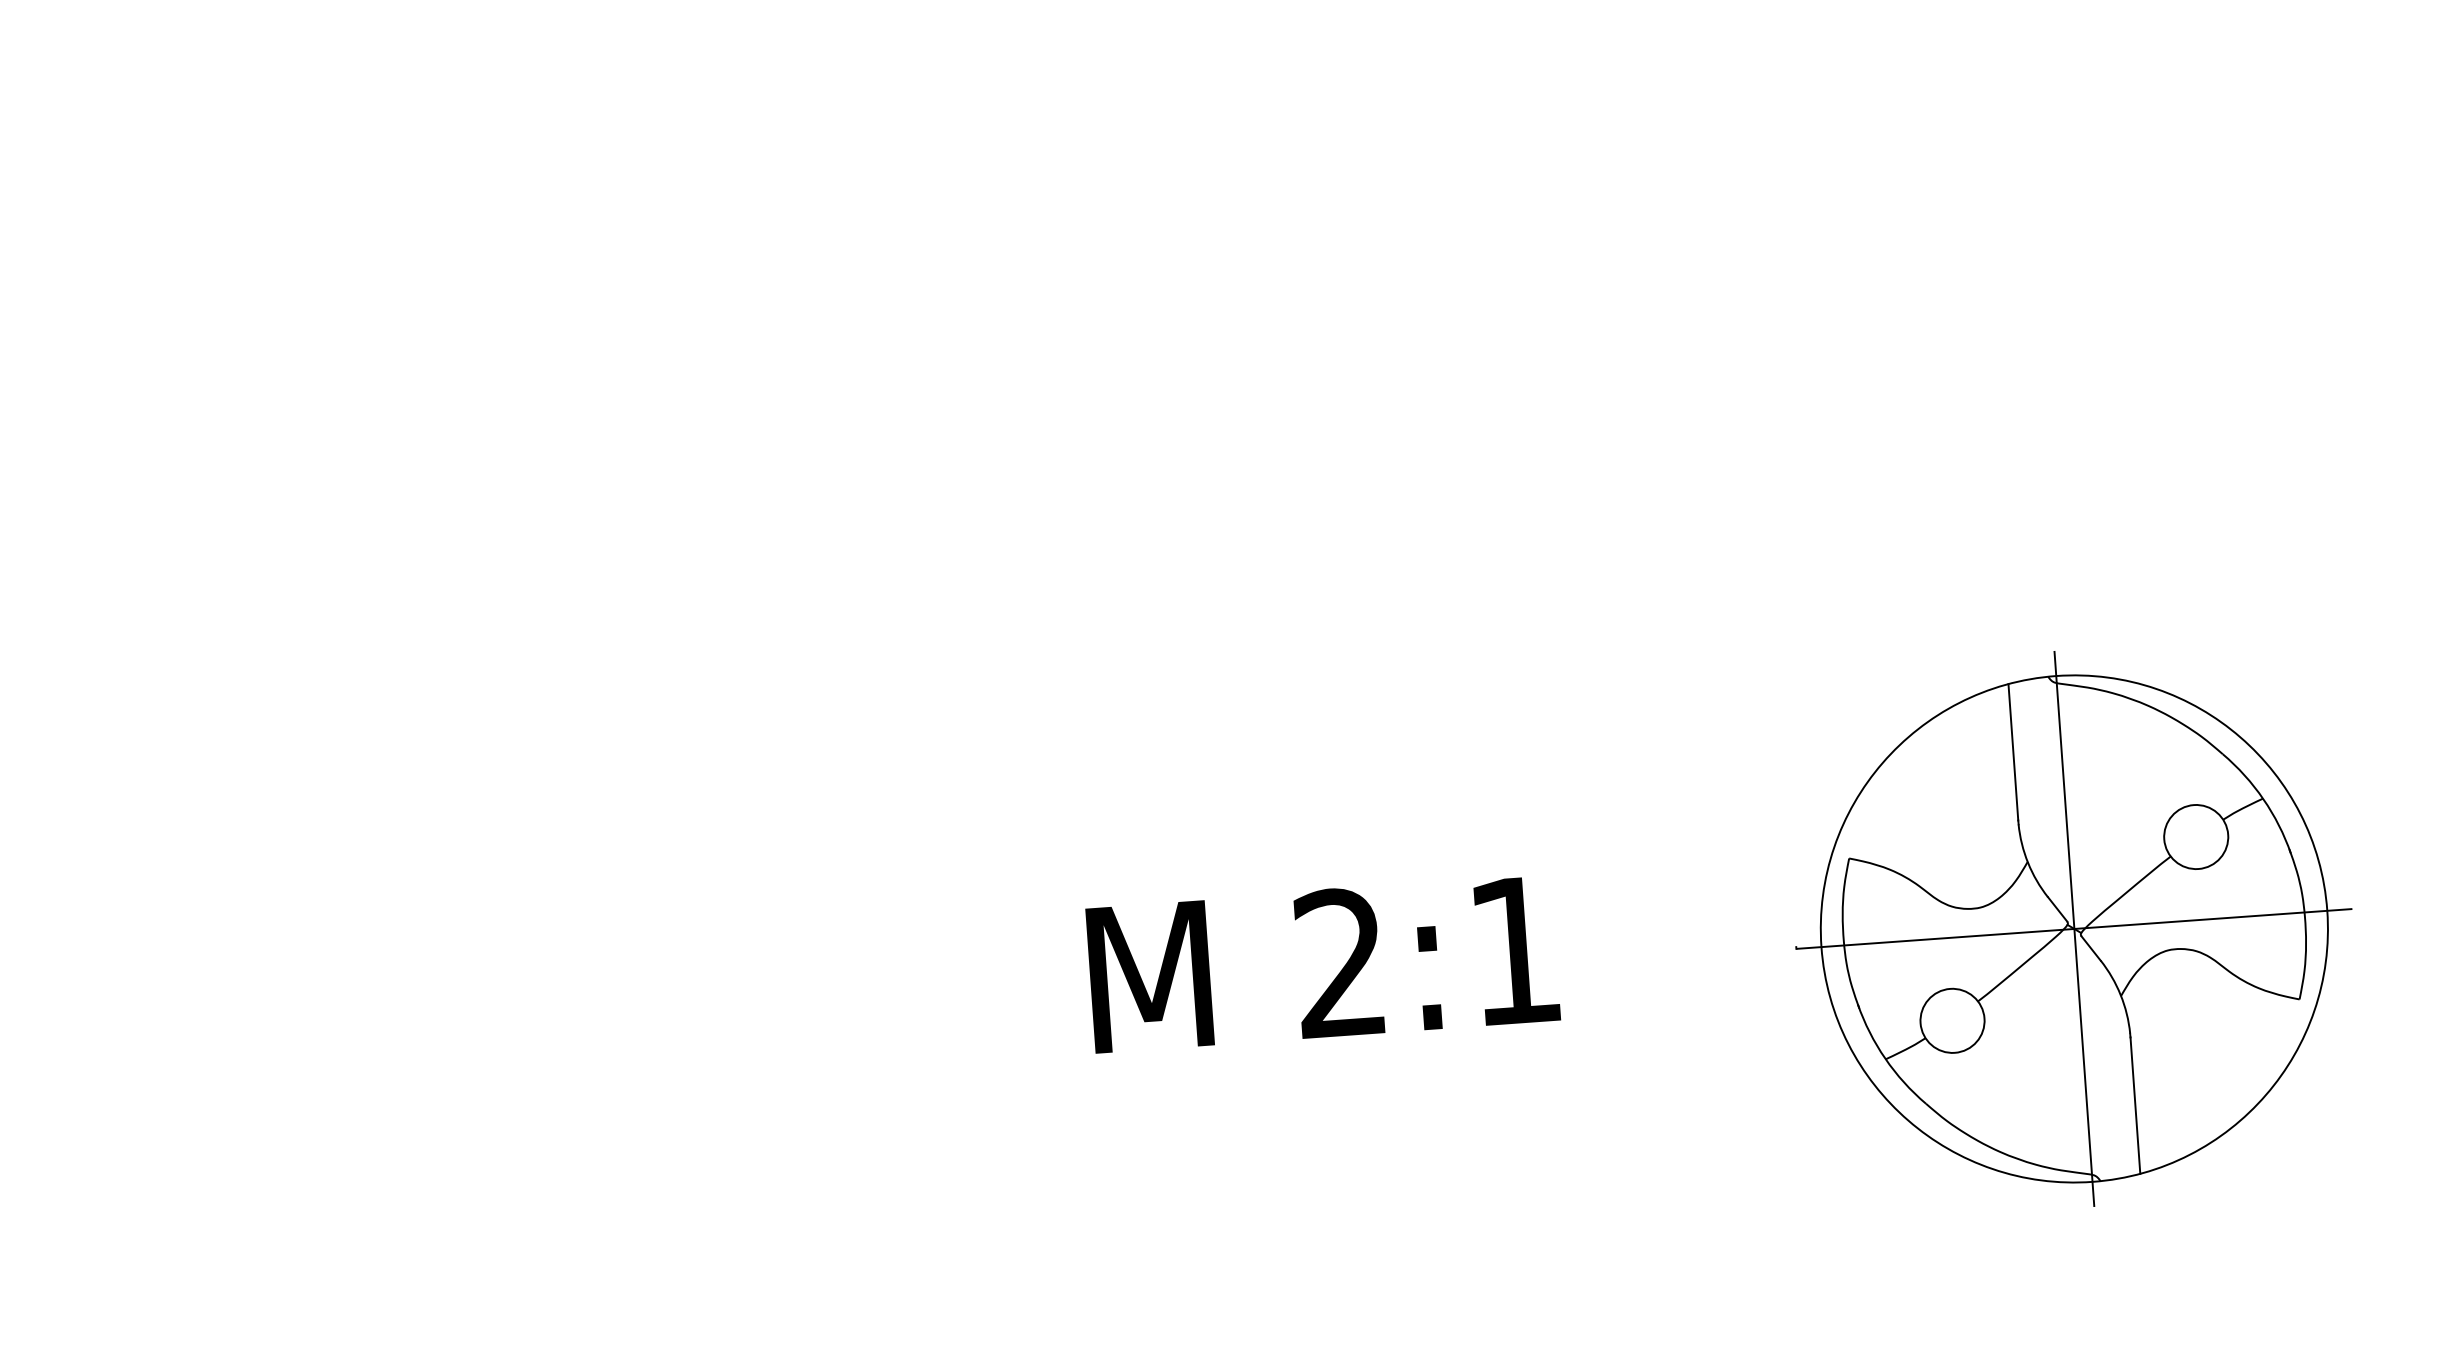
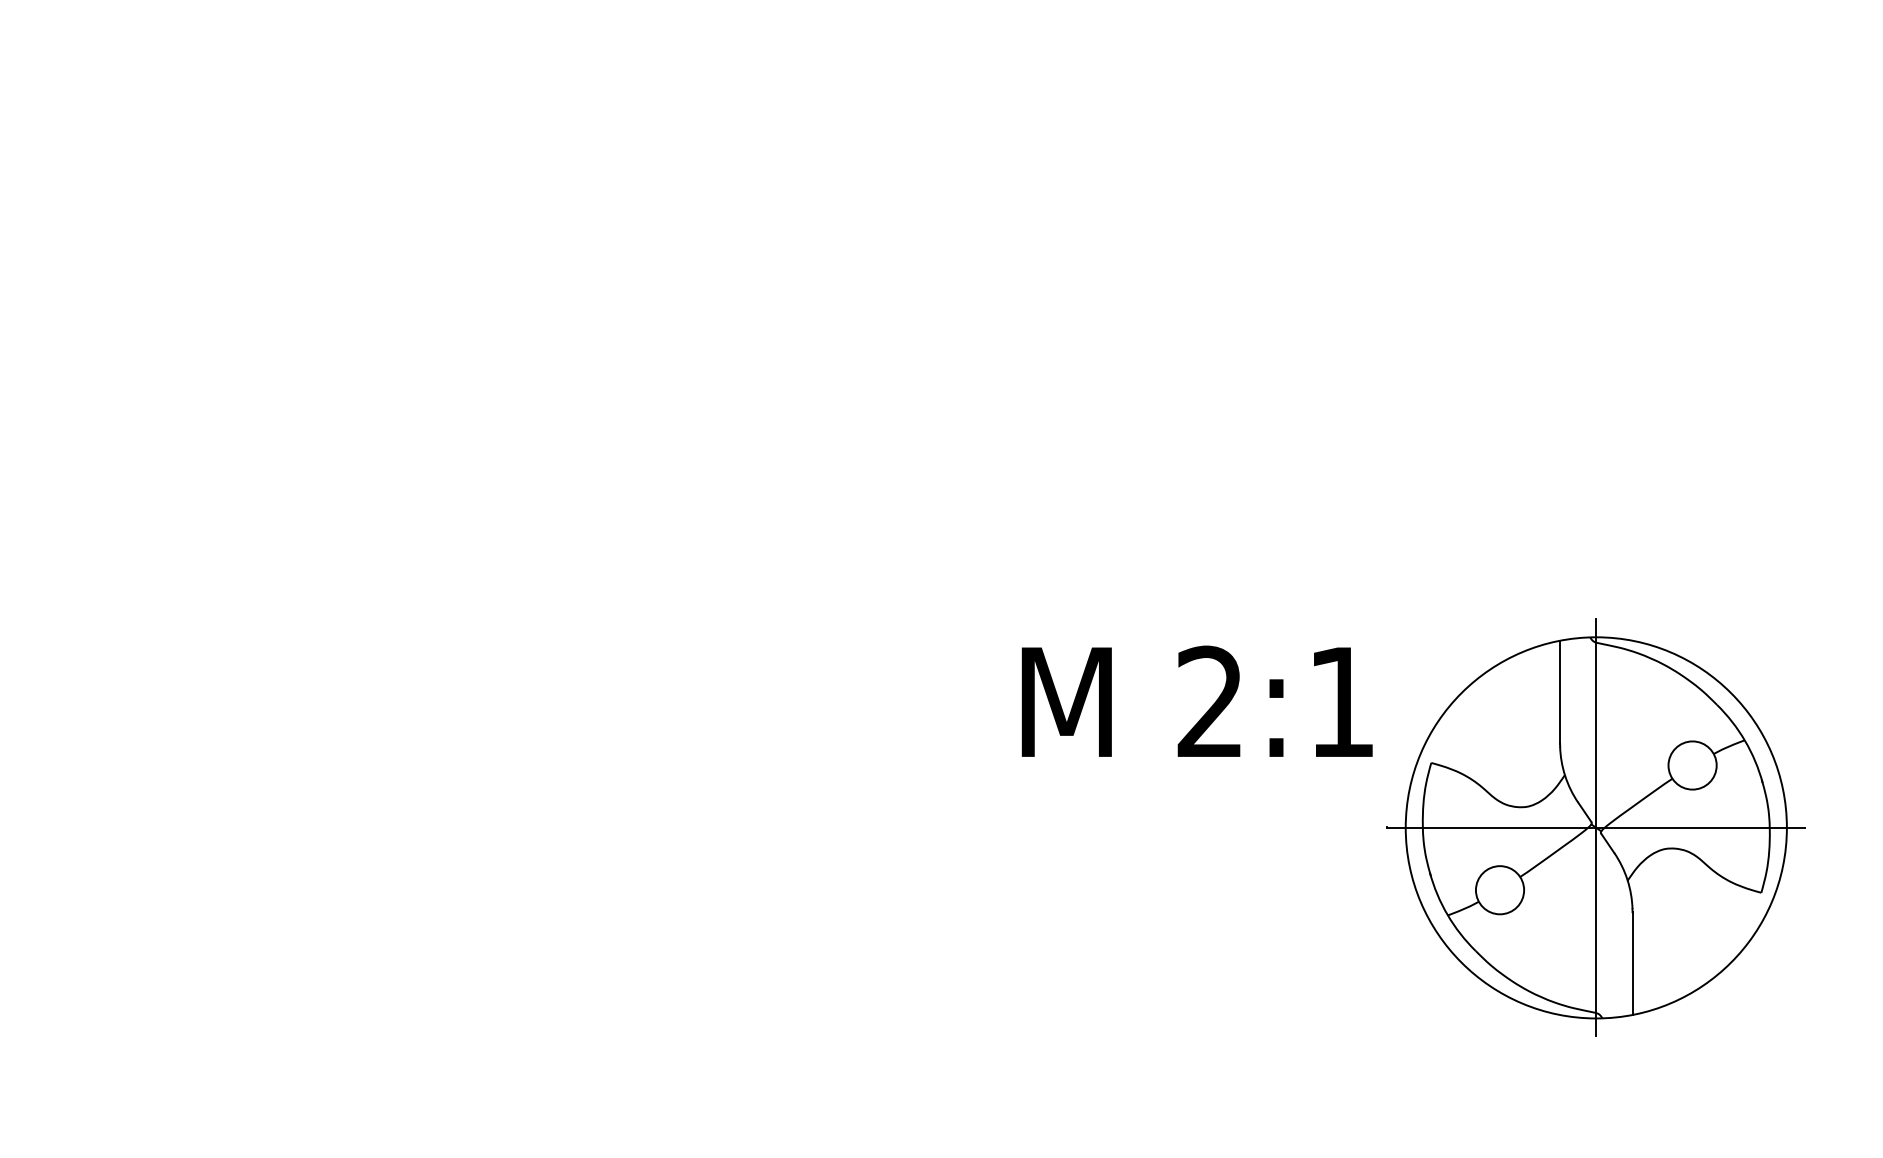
text: (1322, 962) -> (1196, 700), moved

